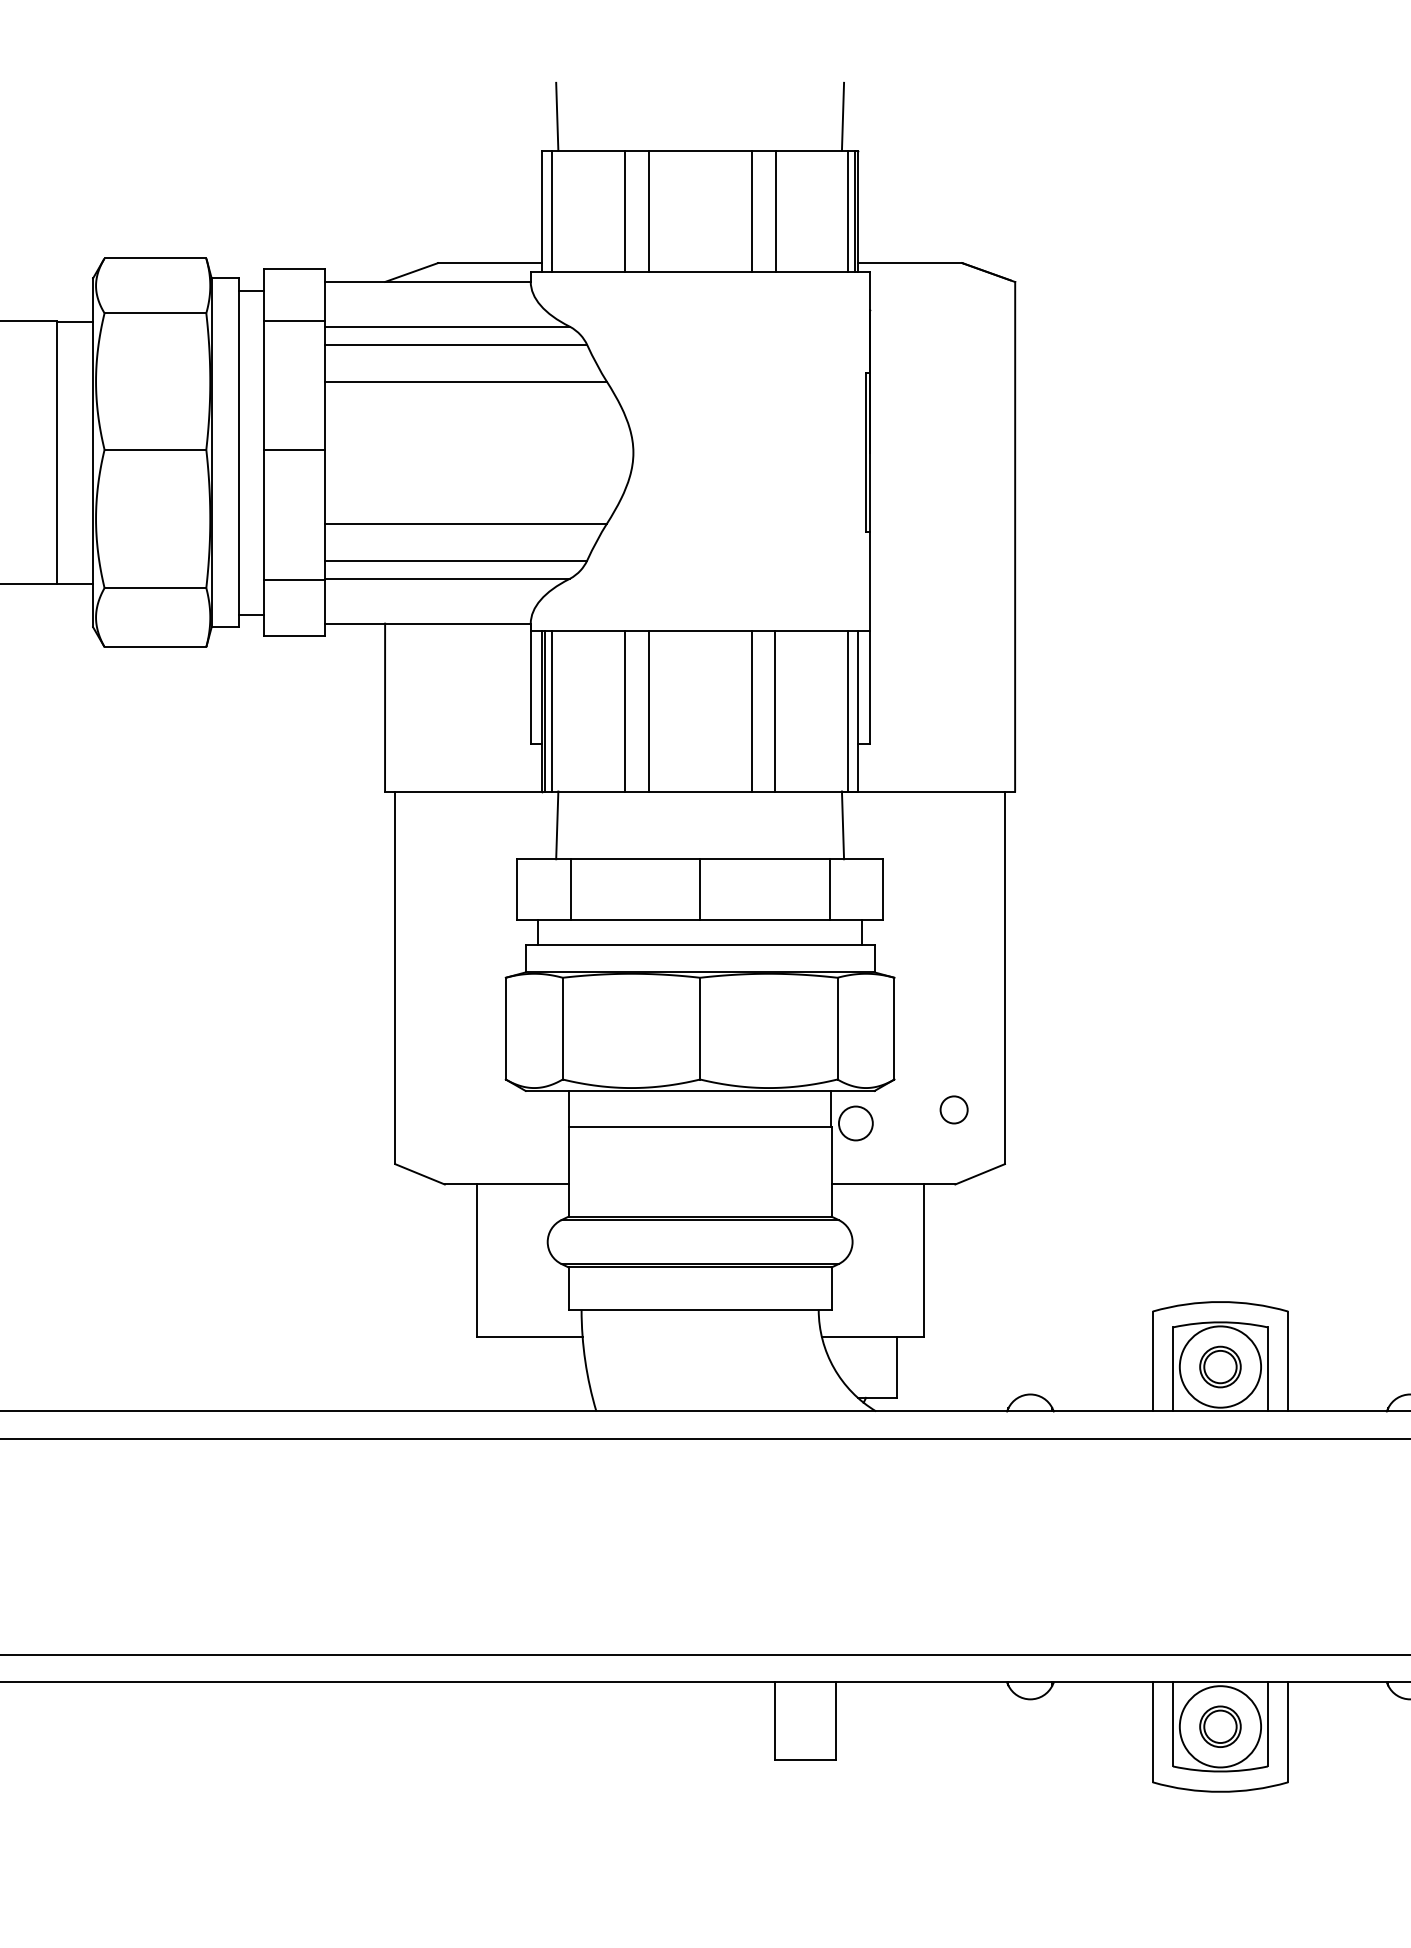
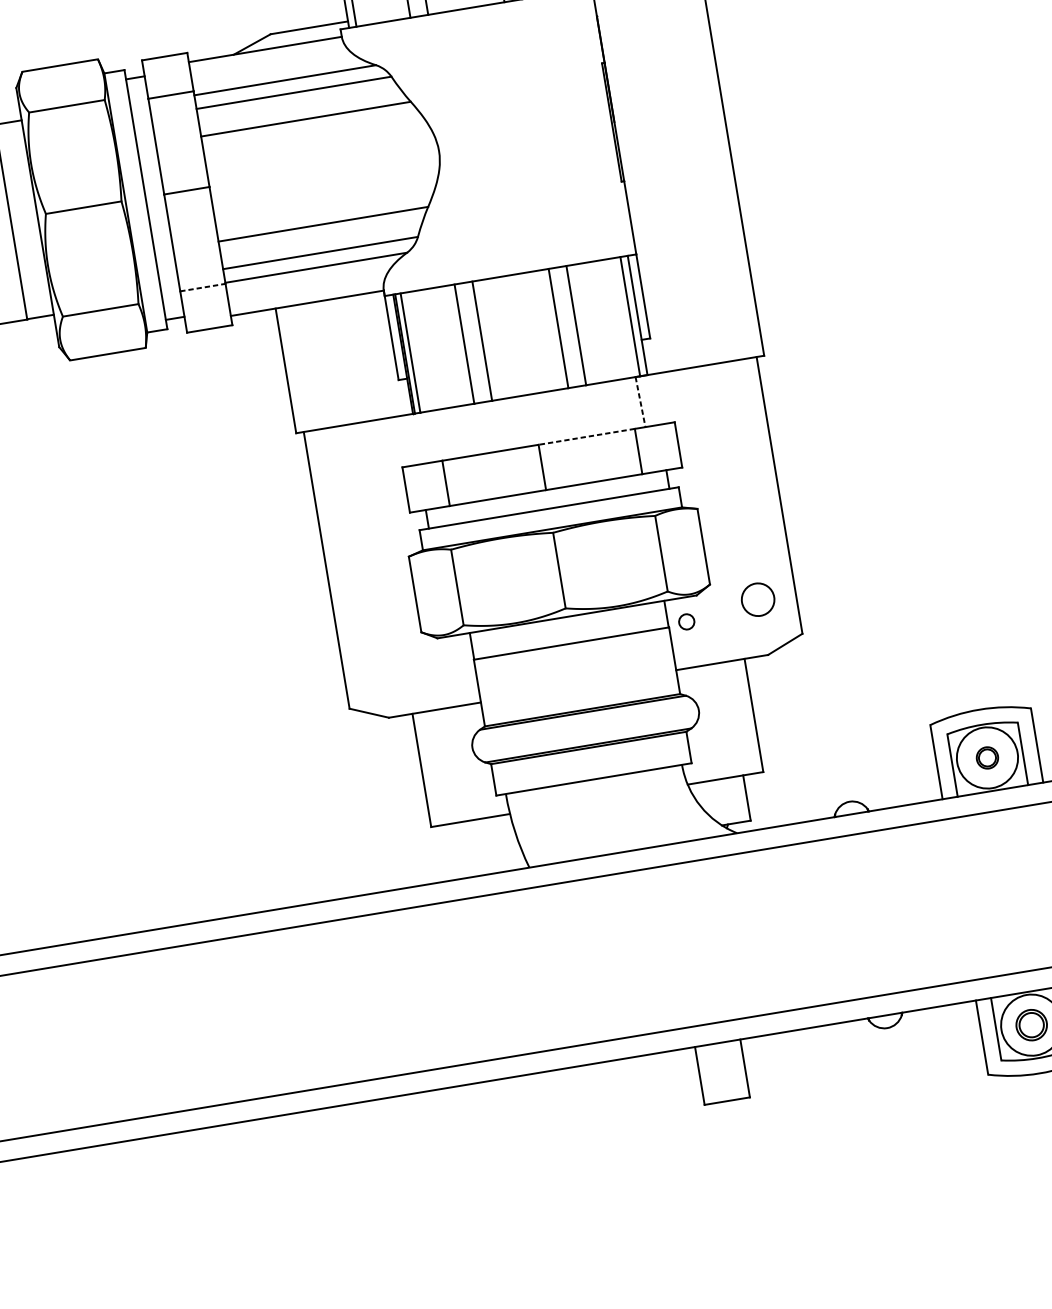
line: (294, 580) -> (203, 287), solid -> dashed
line: (557, 825) -> (428, 437), removed
line: (843, 825) -> (640, 402), solid -> dashed
line: (764, 859) -> (586, 437), solid -> dashed
circle: (953, 1109) -> (757, 599), size x1.6
circle: (855, 1123) -> (686, 621), size x0.6
part: (1220, 1366) -> (987, 757), size x0.7

